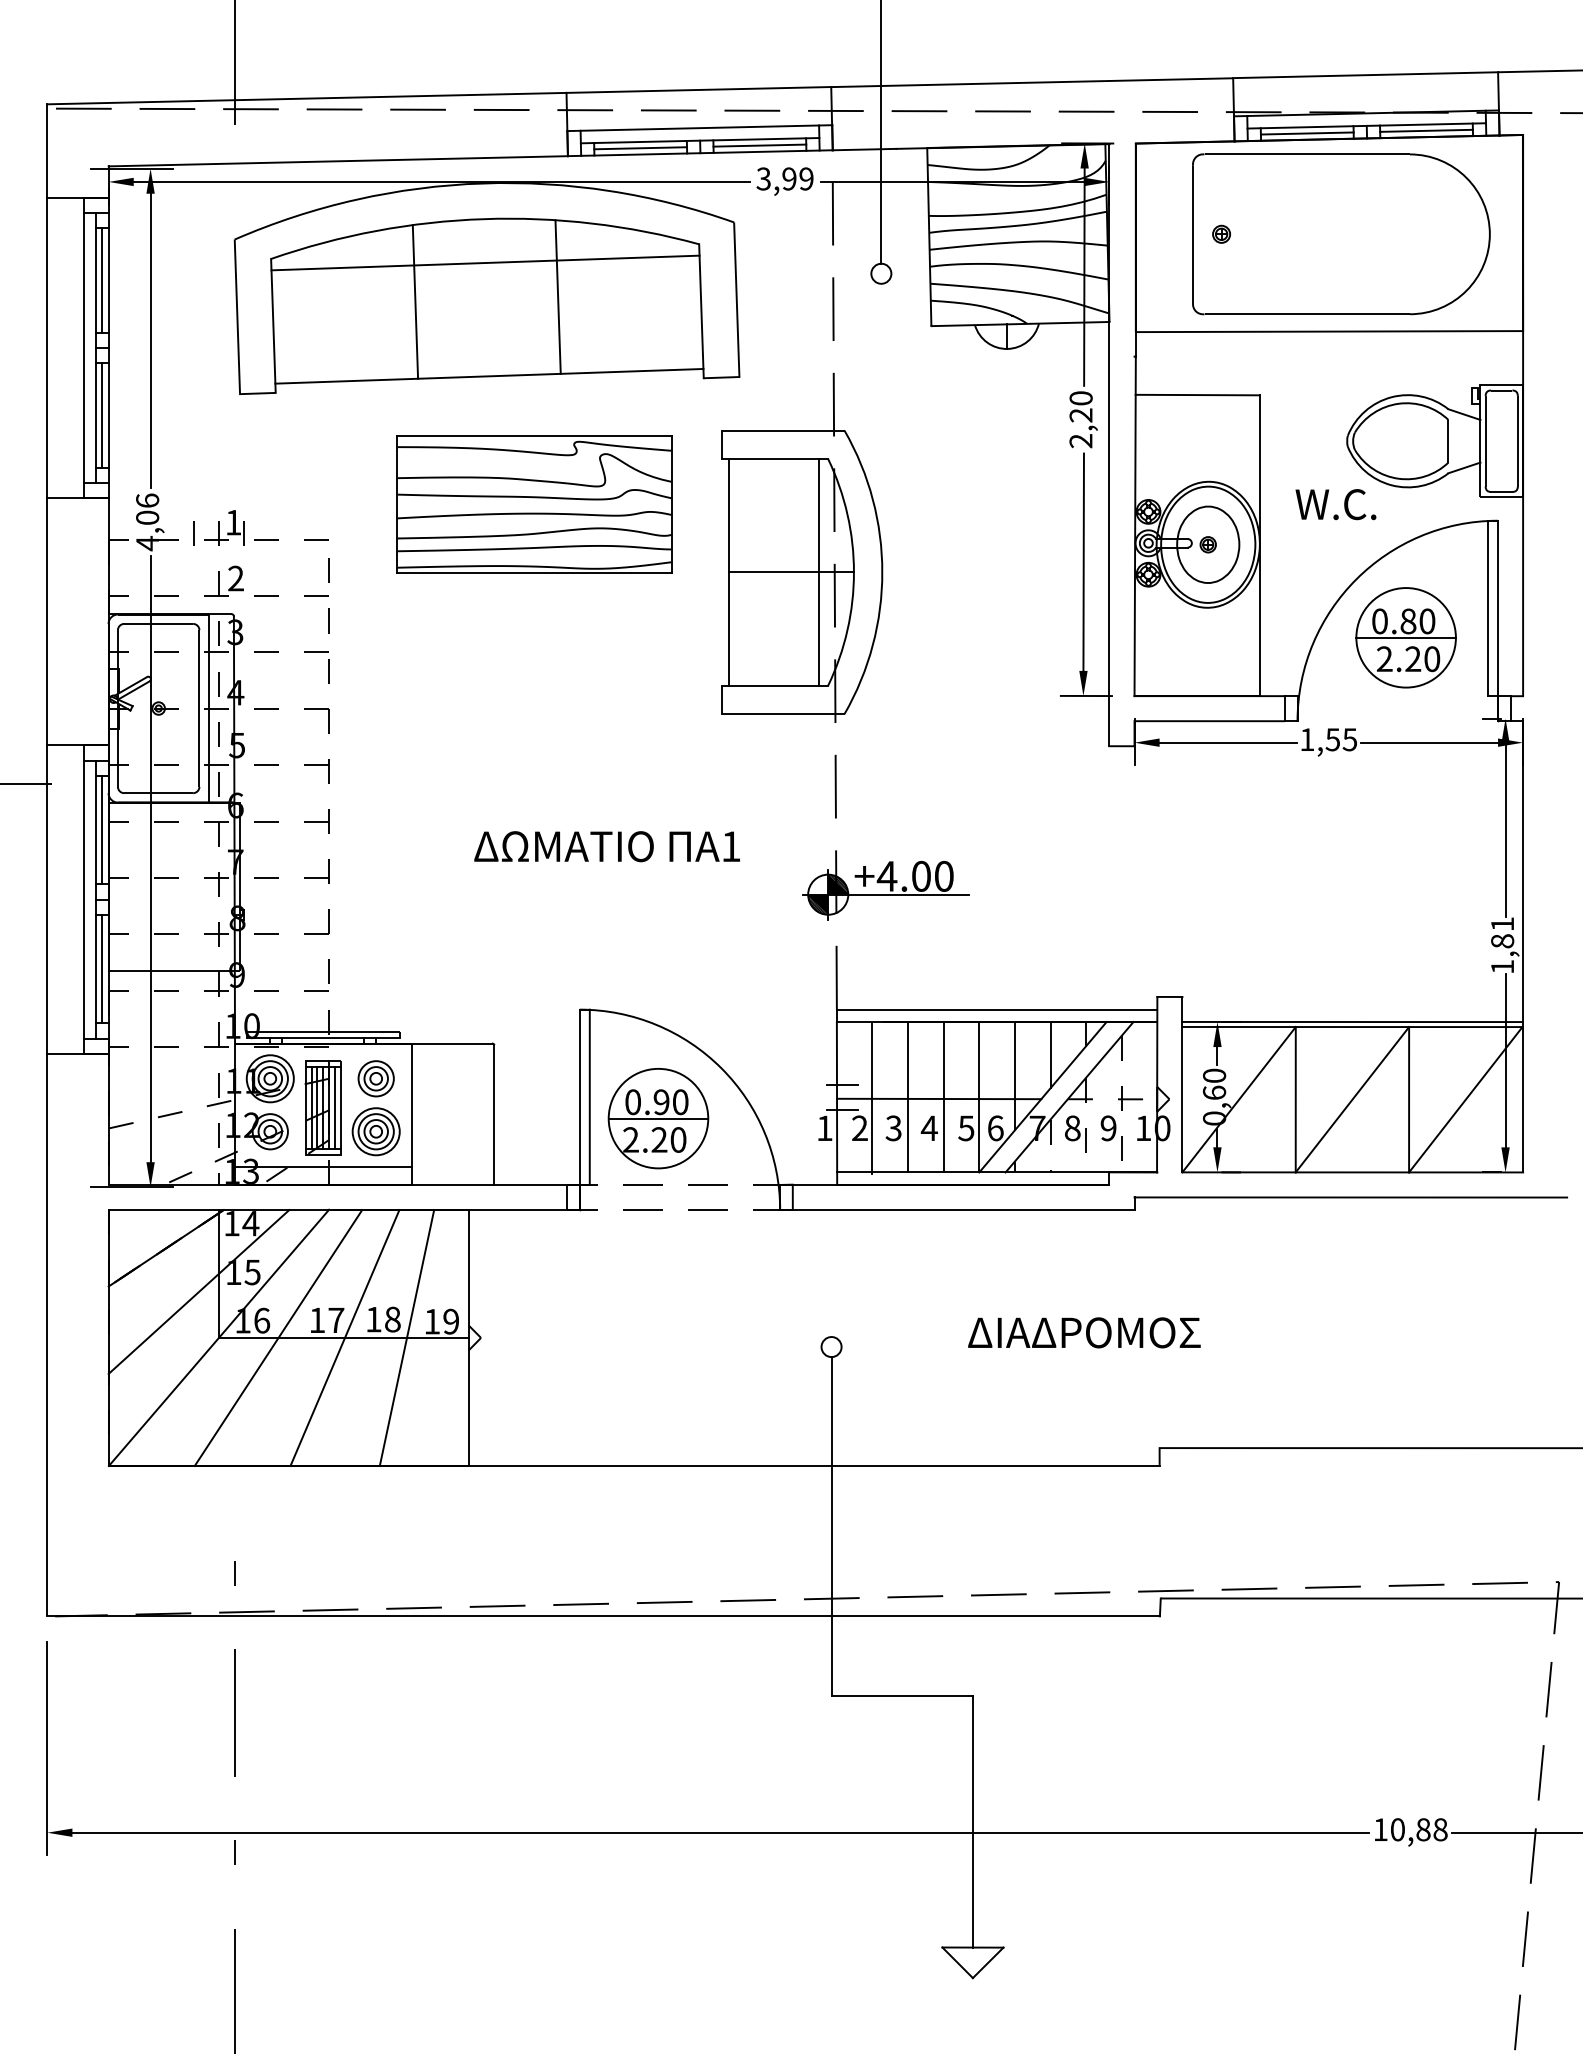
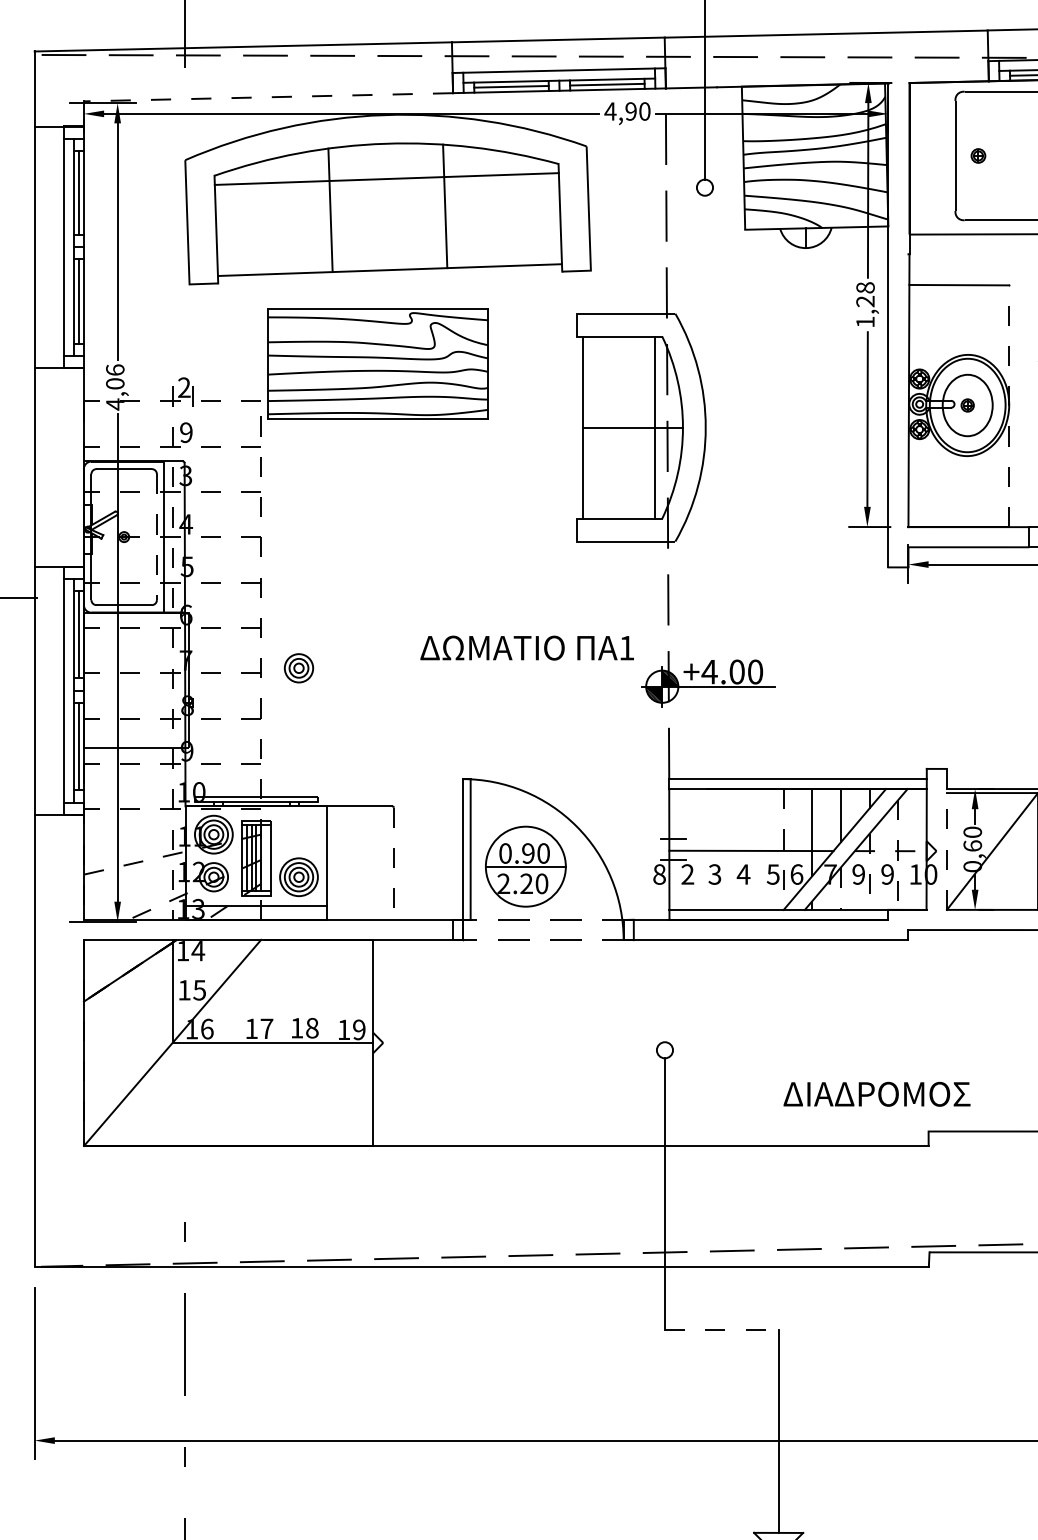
line: (338, 161) -> (268, 97), solid -> dashed
text: (784, 178) -> (627, 111), 3,99 -> 4,90
text: (1080, 419) -> (865, 304), 2,20 -> 1,28
part: (534, 504) -> (377, 363), moved
text: (233, 522) -> (184, 387), 1 -> 2
line: (193, 533) -> (152, 396), removed
line: (1259, 545) -> (1008, 406), solid -> dashed
text: (235, 578) -> (185, 432), 2 -> 9
line: (199, 709) -> (156, 537), solid -> dashed
text: (606, 846) -> (526, 647), moved
part: (375, 1078) -> (298, 668), moved
line: (1182, 1084) -> (947, 839), solid -> dashed
line: (908, 1097) -> (726, 849), removed
line: (943, 1097) -> (754, 849), removed
line: (979, 1097) -> (783, 849), solid -> dashed
line: (872, 1098) -> (697, 850), removed
line: (335, 1108) -> (266, 858), removed
line: (494, 1115) -> (394, 864), solid -> dashed
text: (824, 1128) -> (659, 874), 1 -> 8
text: (1072, 1128) -> (858, 874), 8 -> 9
line: (198, 1291) -> (156, 1005), removed
text: (1084, 1332) -> (877, 1094), moved
line: (278, 1337) -> (220, 1042), removed
line: (344, 1337) -> (273, 1042), removed
line: (406, 1337) -> (323, 1042), removed
line: (902, 1695) -> (721, 1330), solid -> dashed

